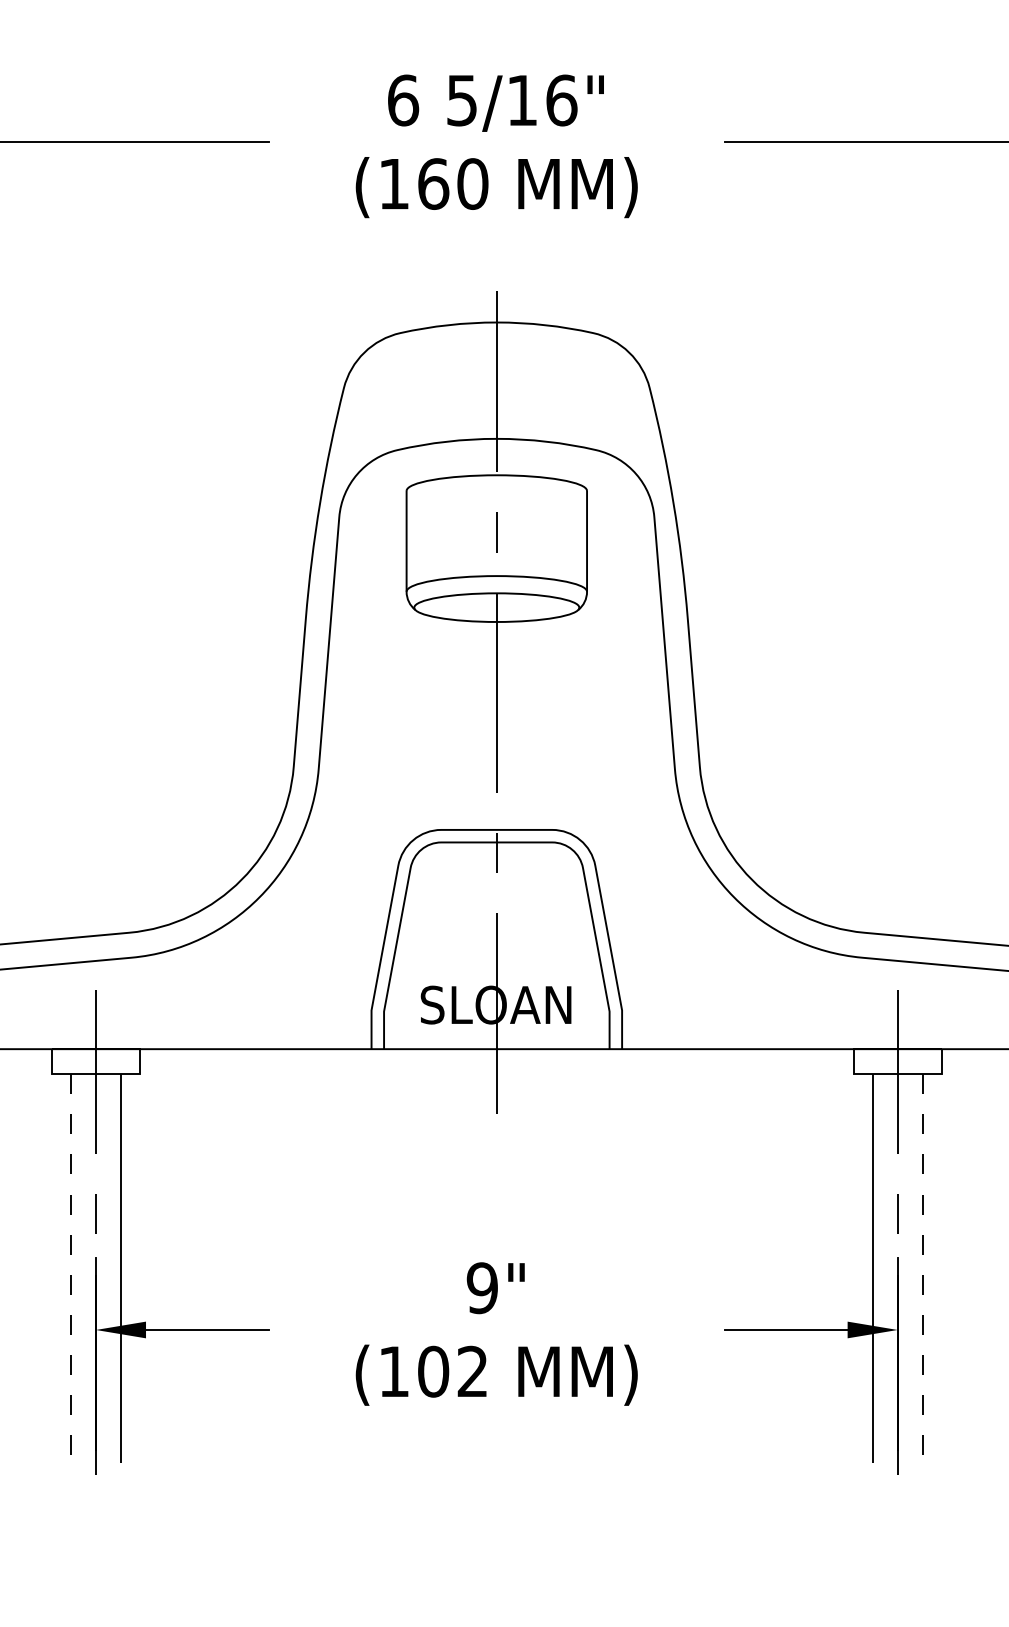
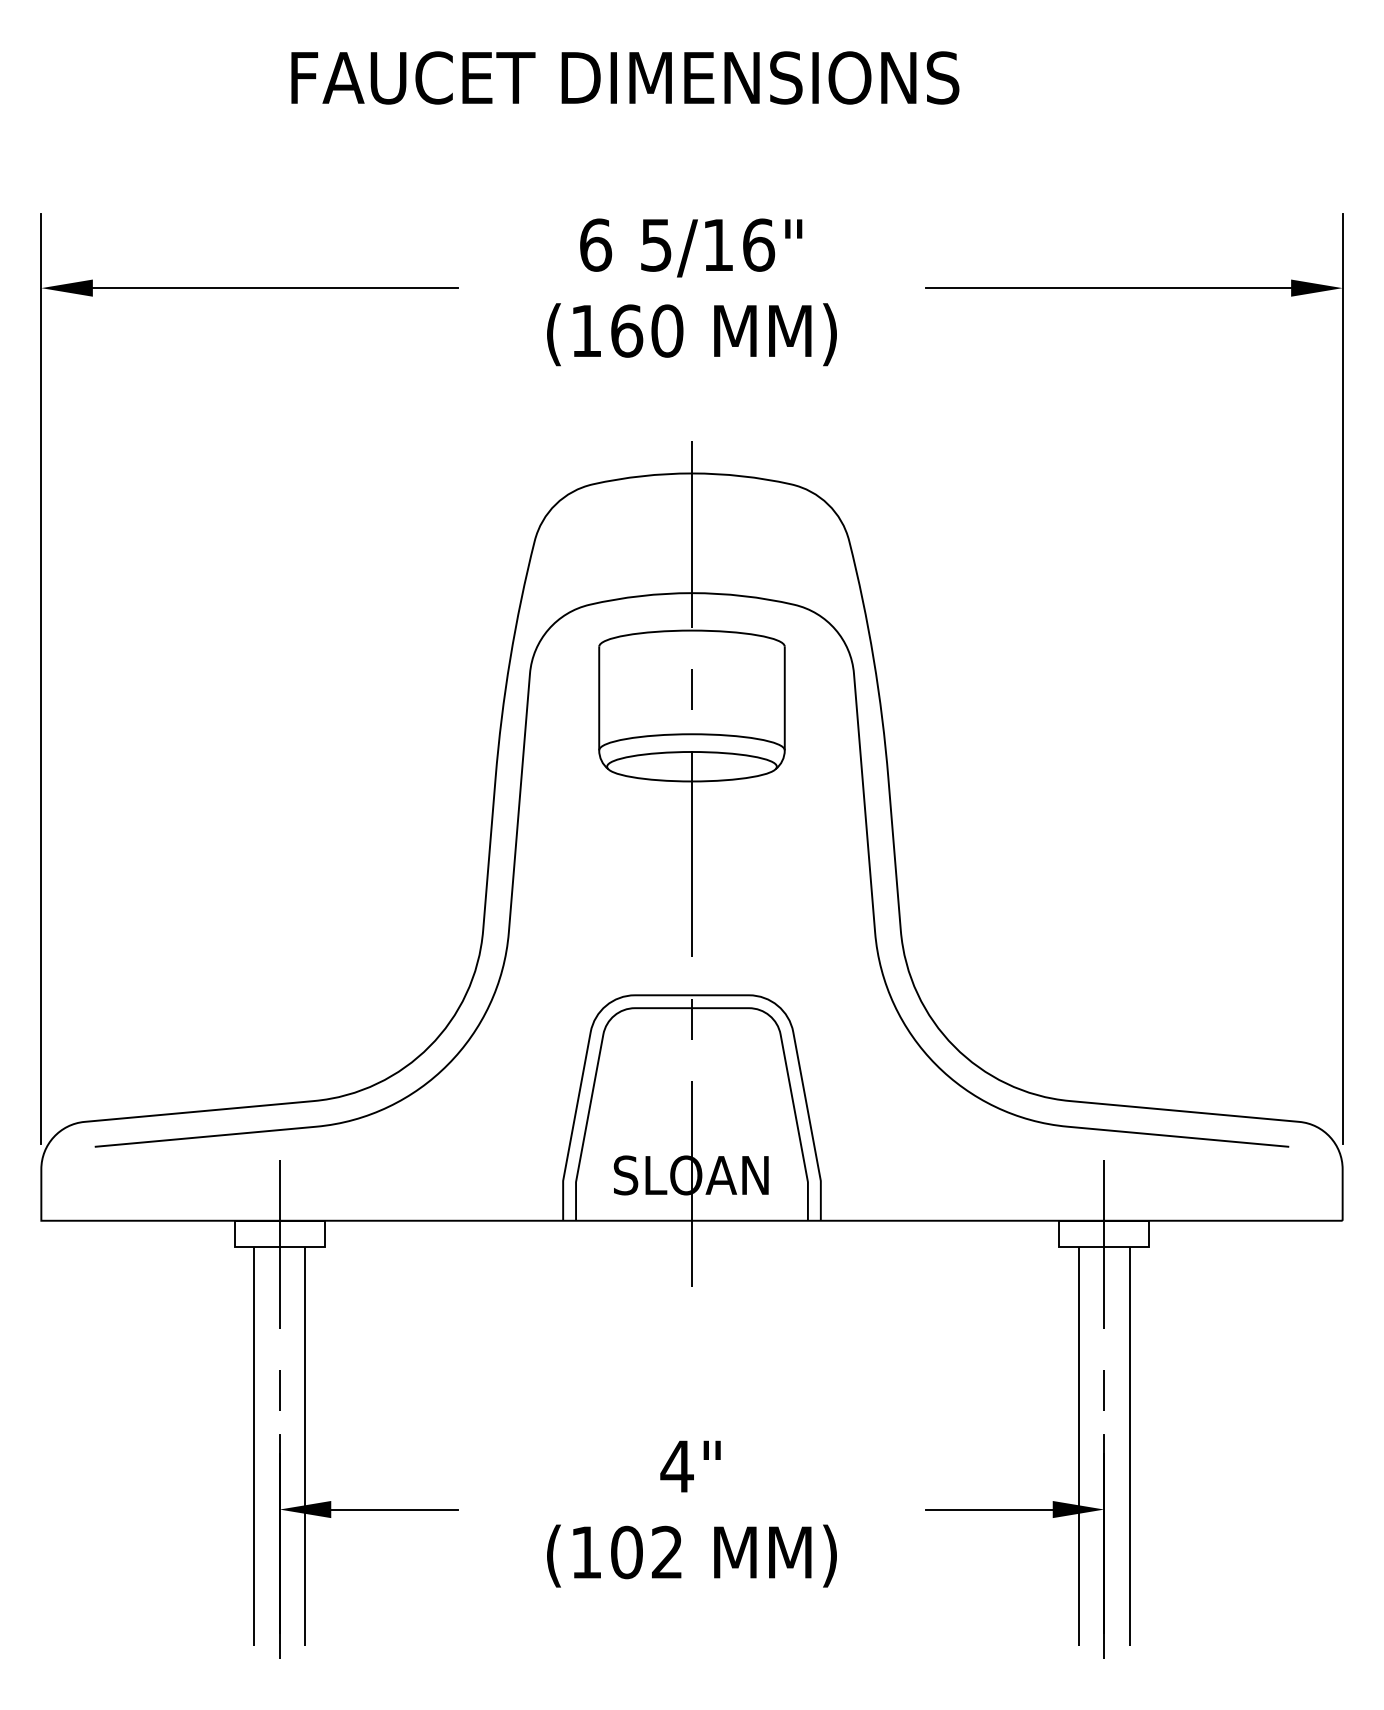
line: (70, 1268) -> (253, 1446), dashed -> solid
line: (923, 1268) -> (1130, 1446), dashed -> solid
text: (481, 1288) -> (676, 1466), 9" -> 4"

